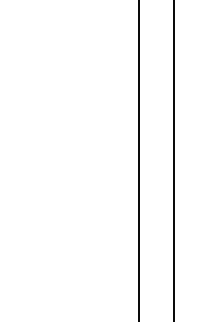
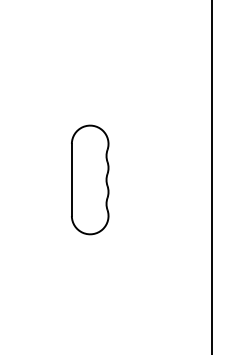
part: (53, 120) -> (89, 179), added

